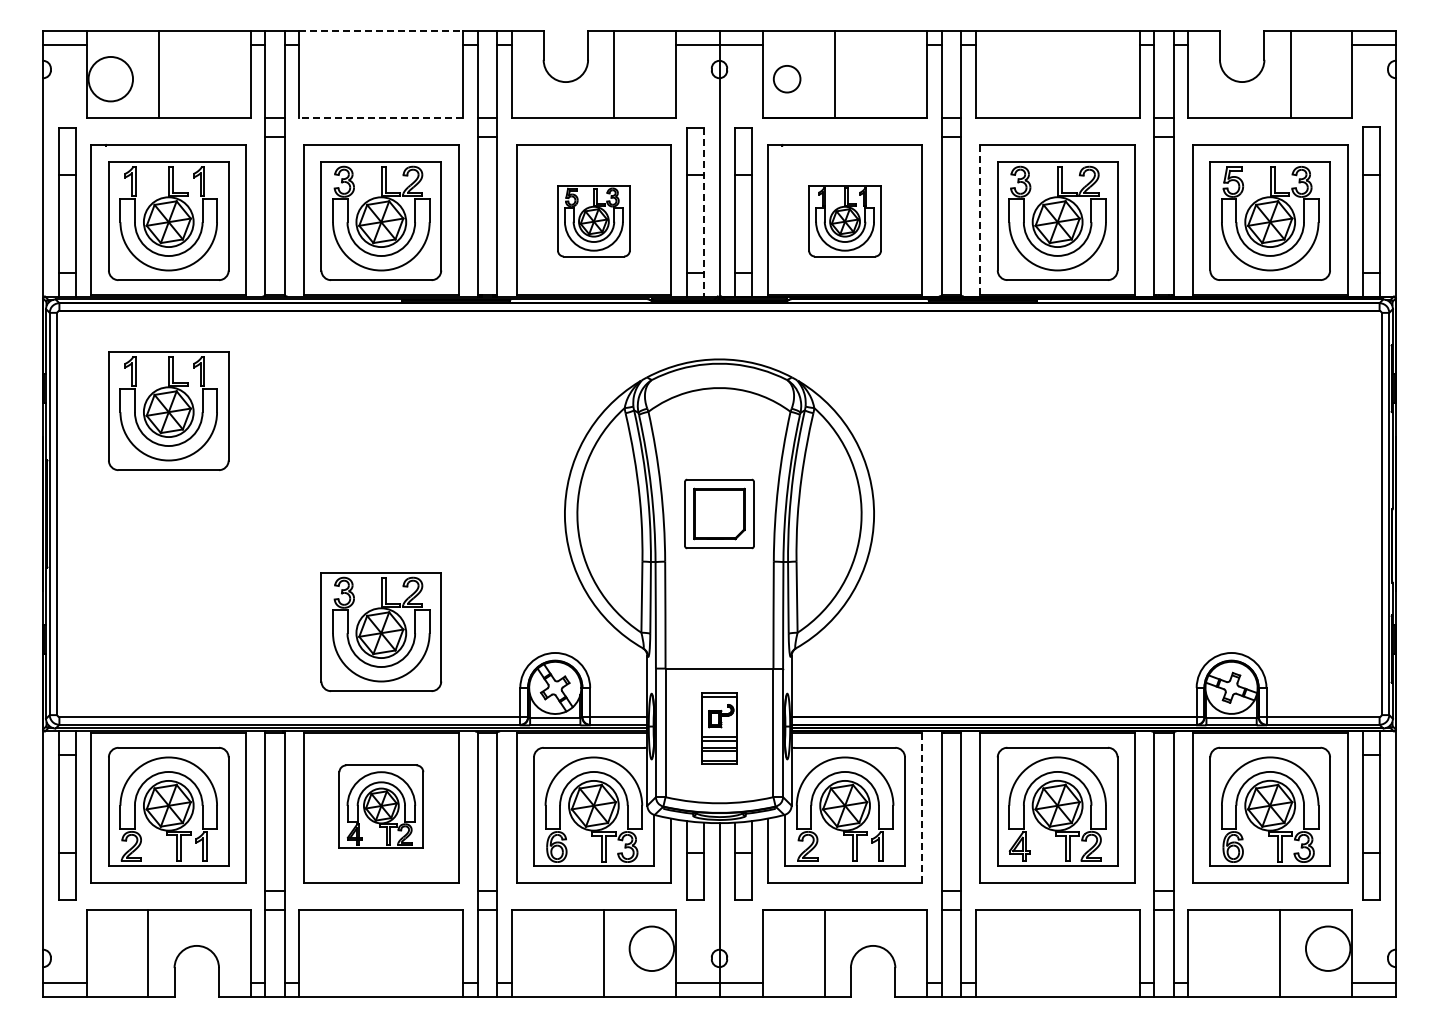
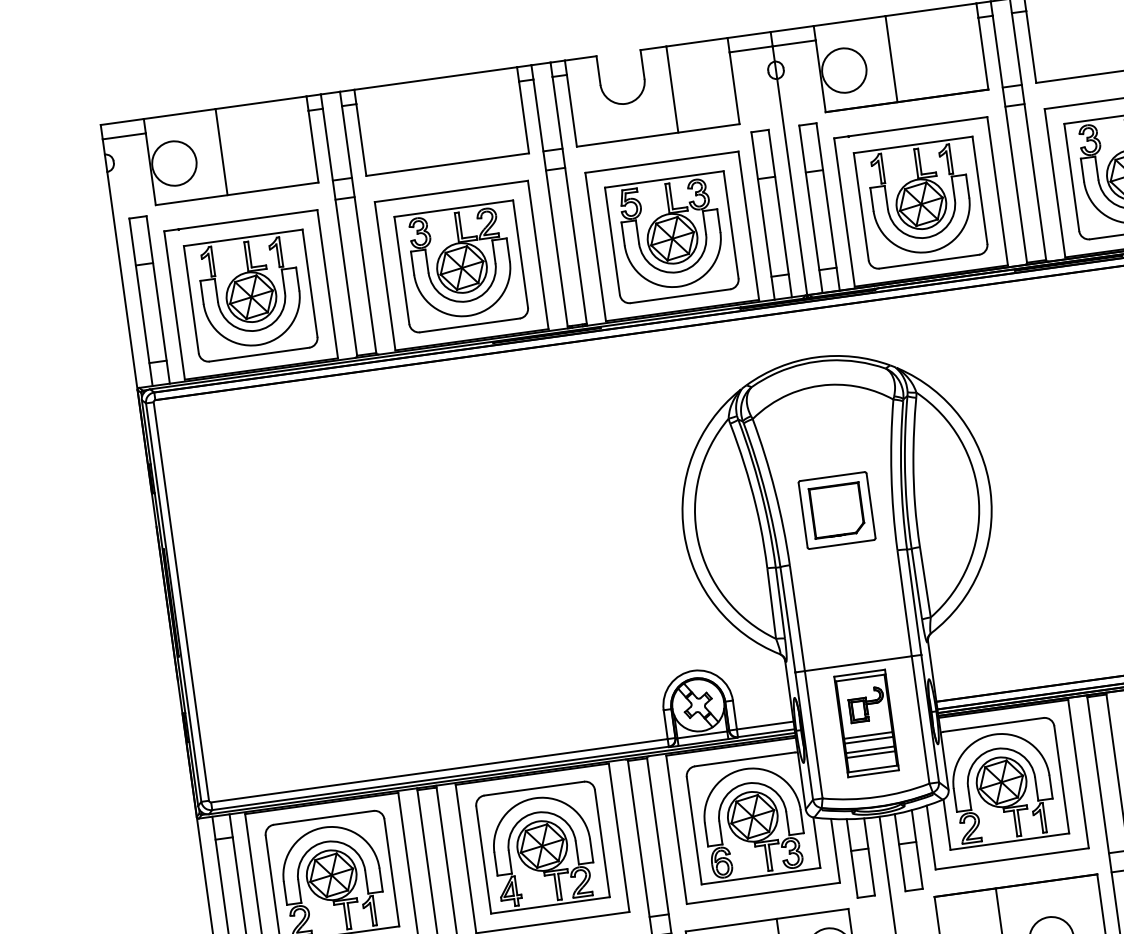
line: (381, 30) -> (435, 78), dashed -> solid
circle: (786, 78) -> (843, 69), size x1.67
line: (380, 117) -> (446, 164), dashed -> solid
line: (704, 212) -> (780, 213), dashed -> solid
line: (980, 219) -> (1055, 182), dashed -> solid
part: (593, 220) -> (671, 237), size x1.67
part: (844, 220) -> (920, 202), size x1.67
part: (168, 410) -> (277, 483), removed
part: (381, 631) -> (518, 673), removed
part: (719, 728) -> (866, 723), size x1.43
part: (381, 806) -> (542, 846), size x1.43
line: (922, 808) -> (1078, 774), dashed -> solid

